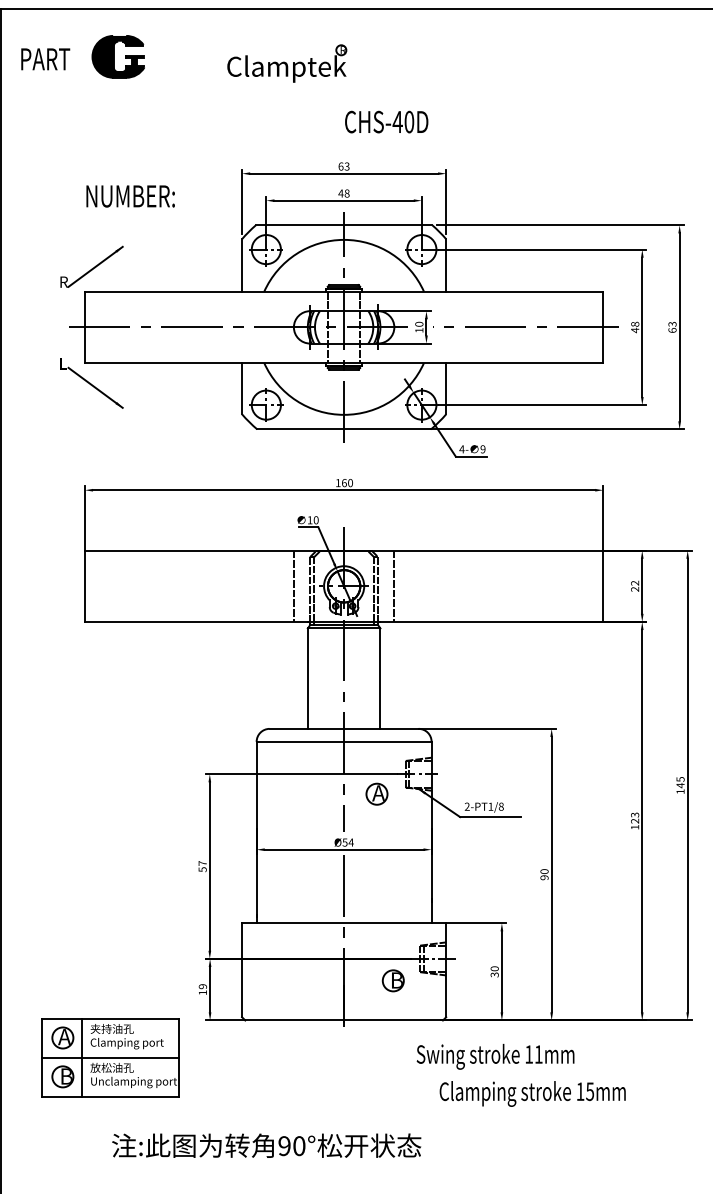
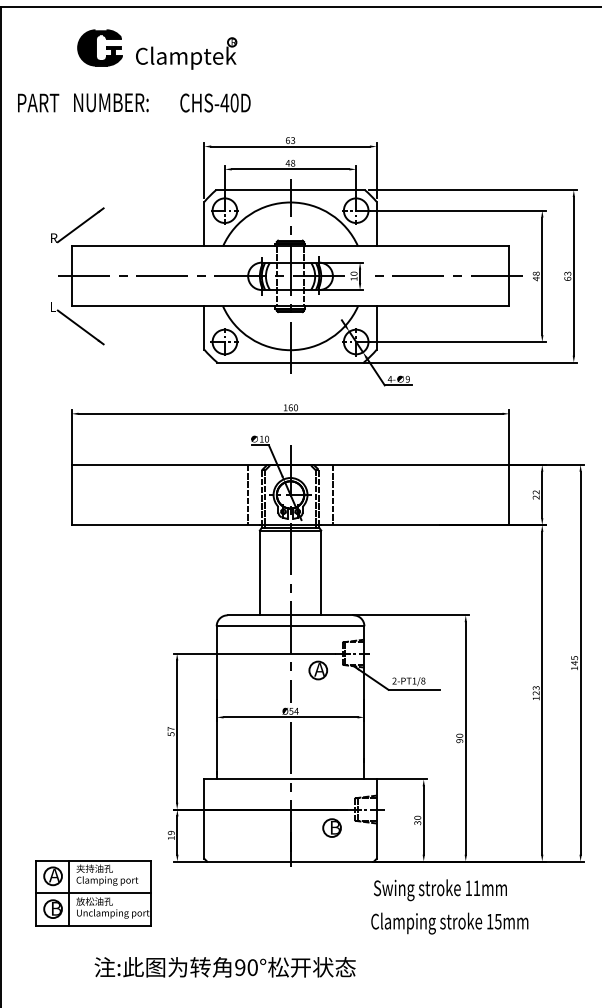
text: (45, 58) -> (38, 102), moved
part: (287, 63) -> (186, 53), moved
text: (386, 121) -> (215, 102), moved
text: (130, 196) -> (111, 102), moved
text: (495, 1057) -> (440, 890), moved

